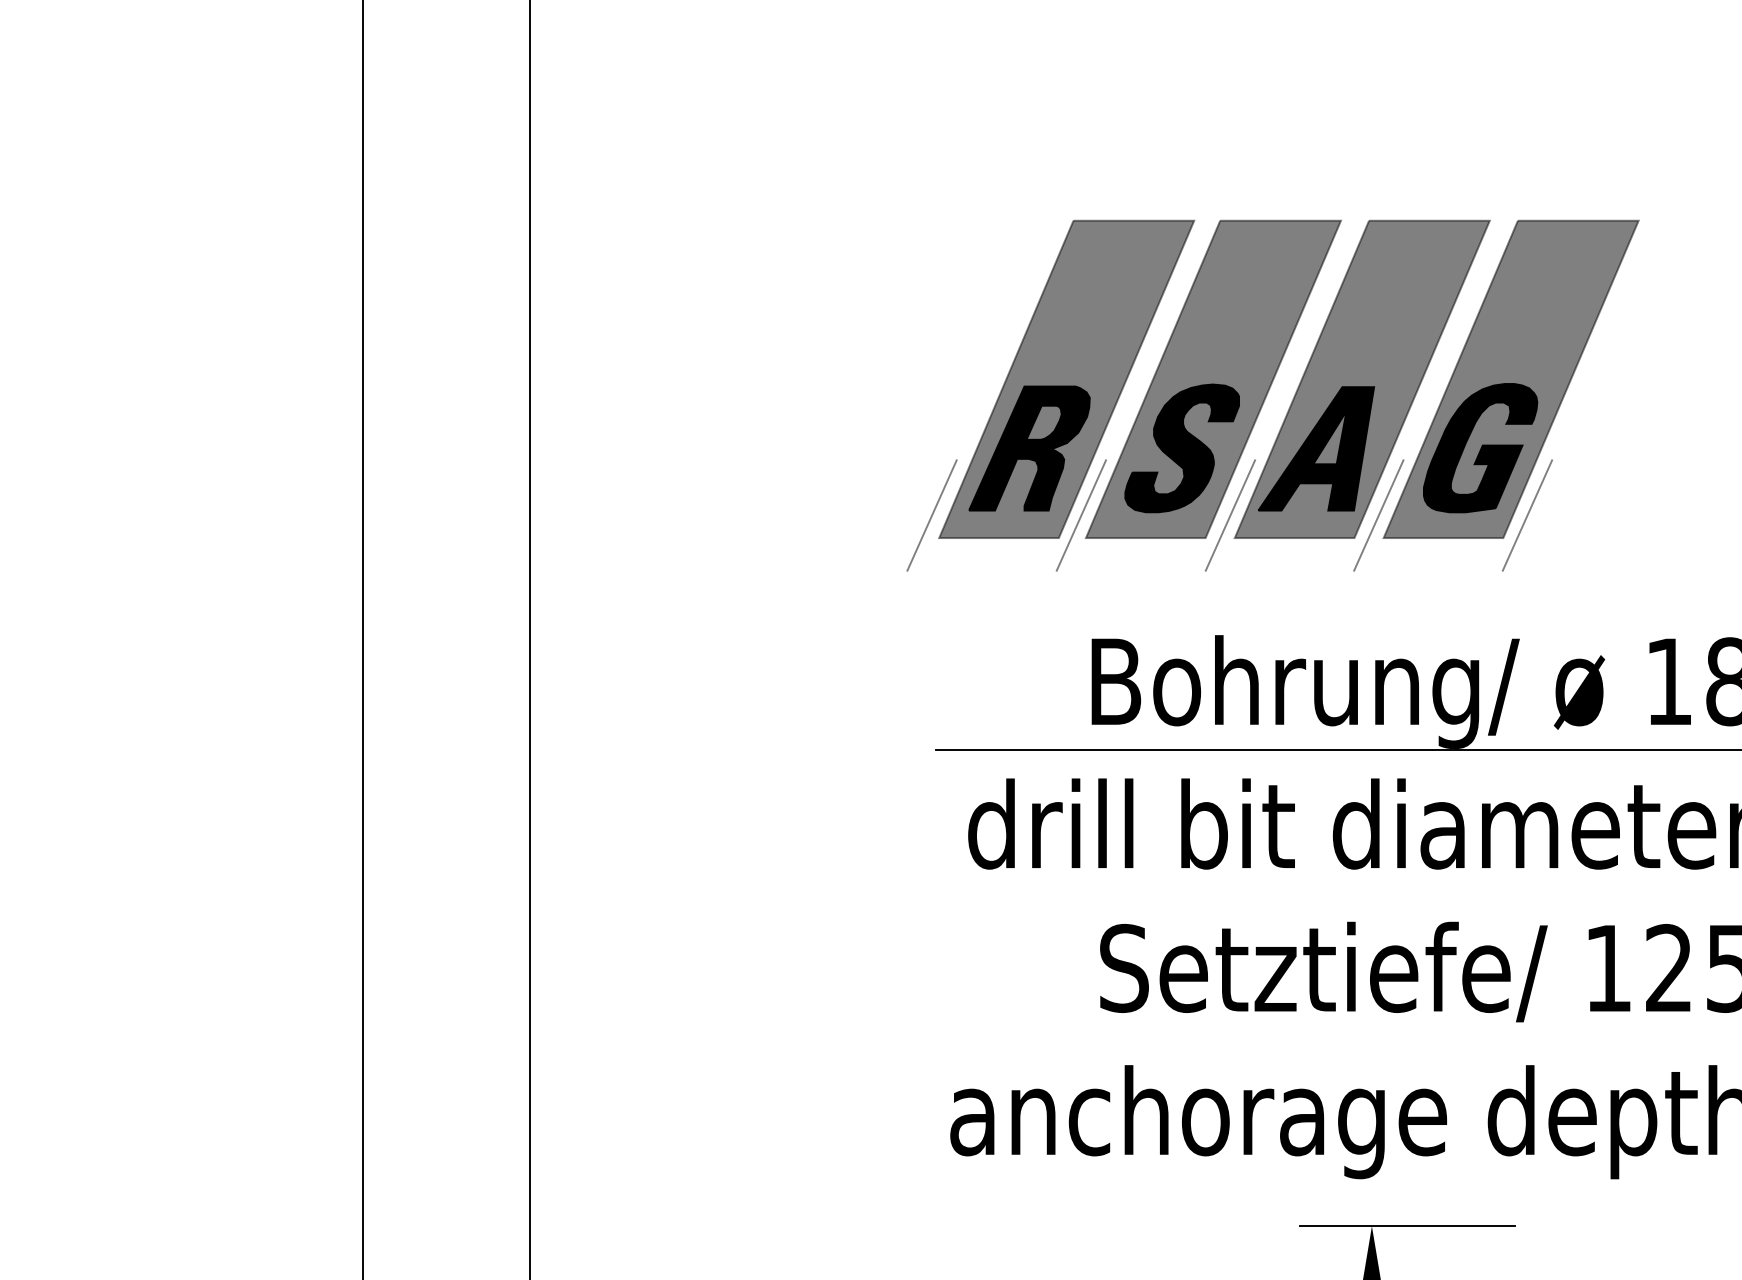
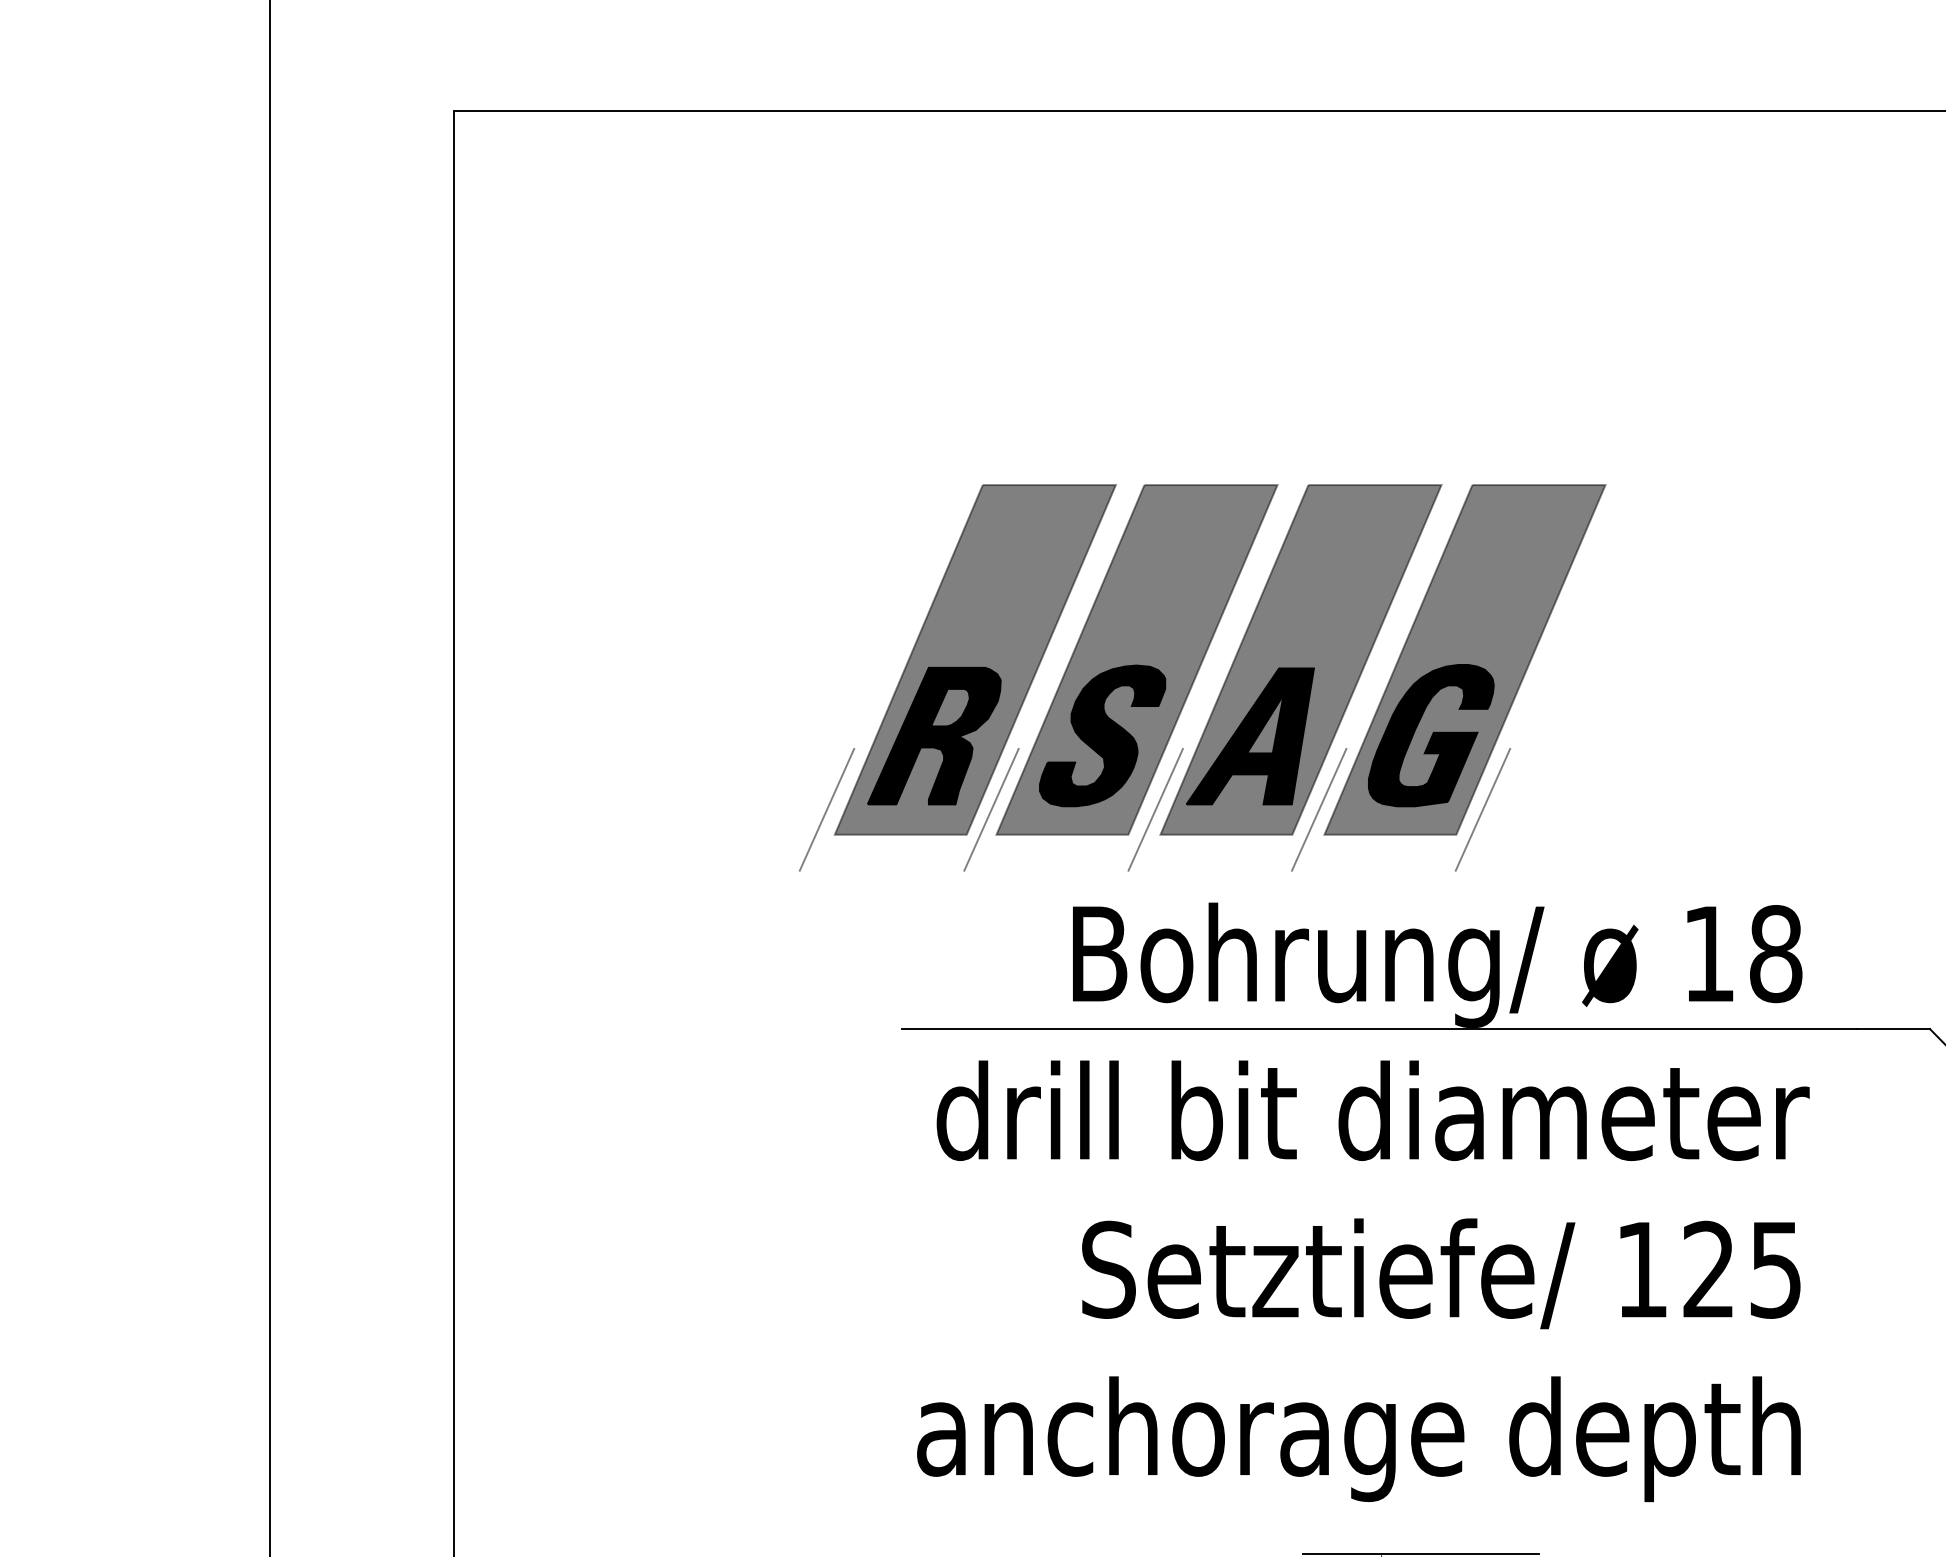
part: (1272, 395) -> (1202, 677), moved

